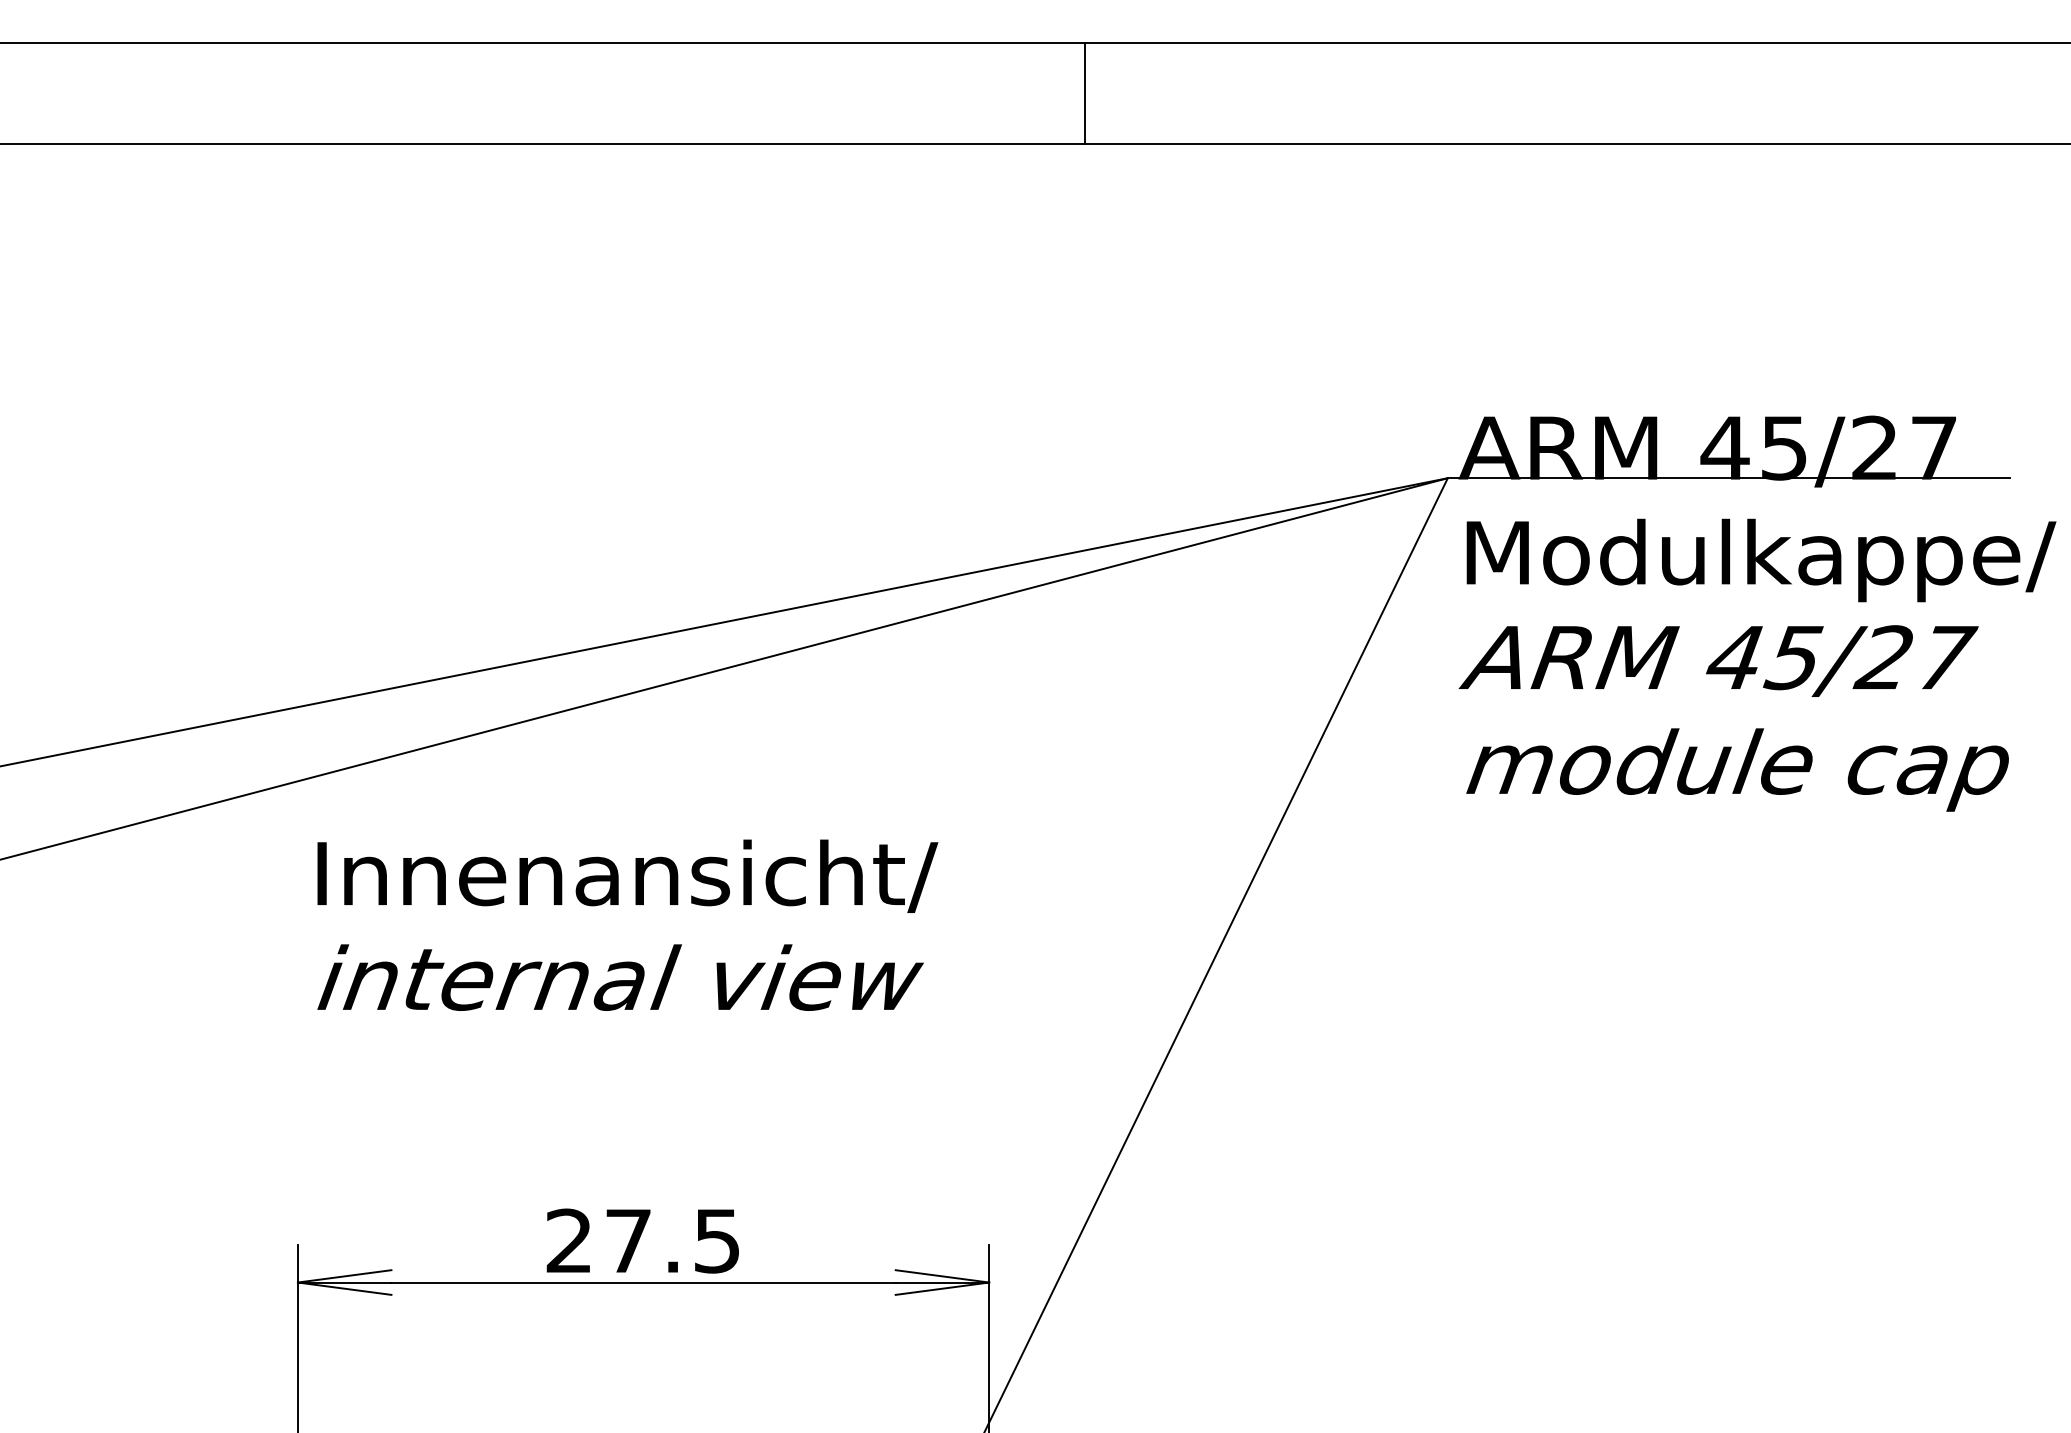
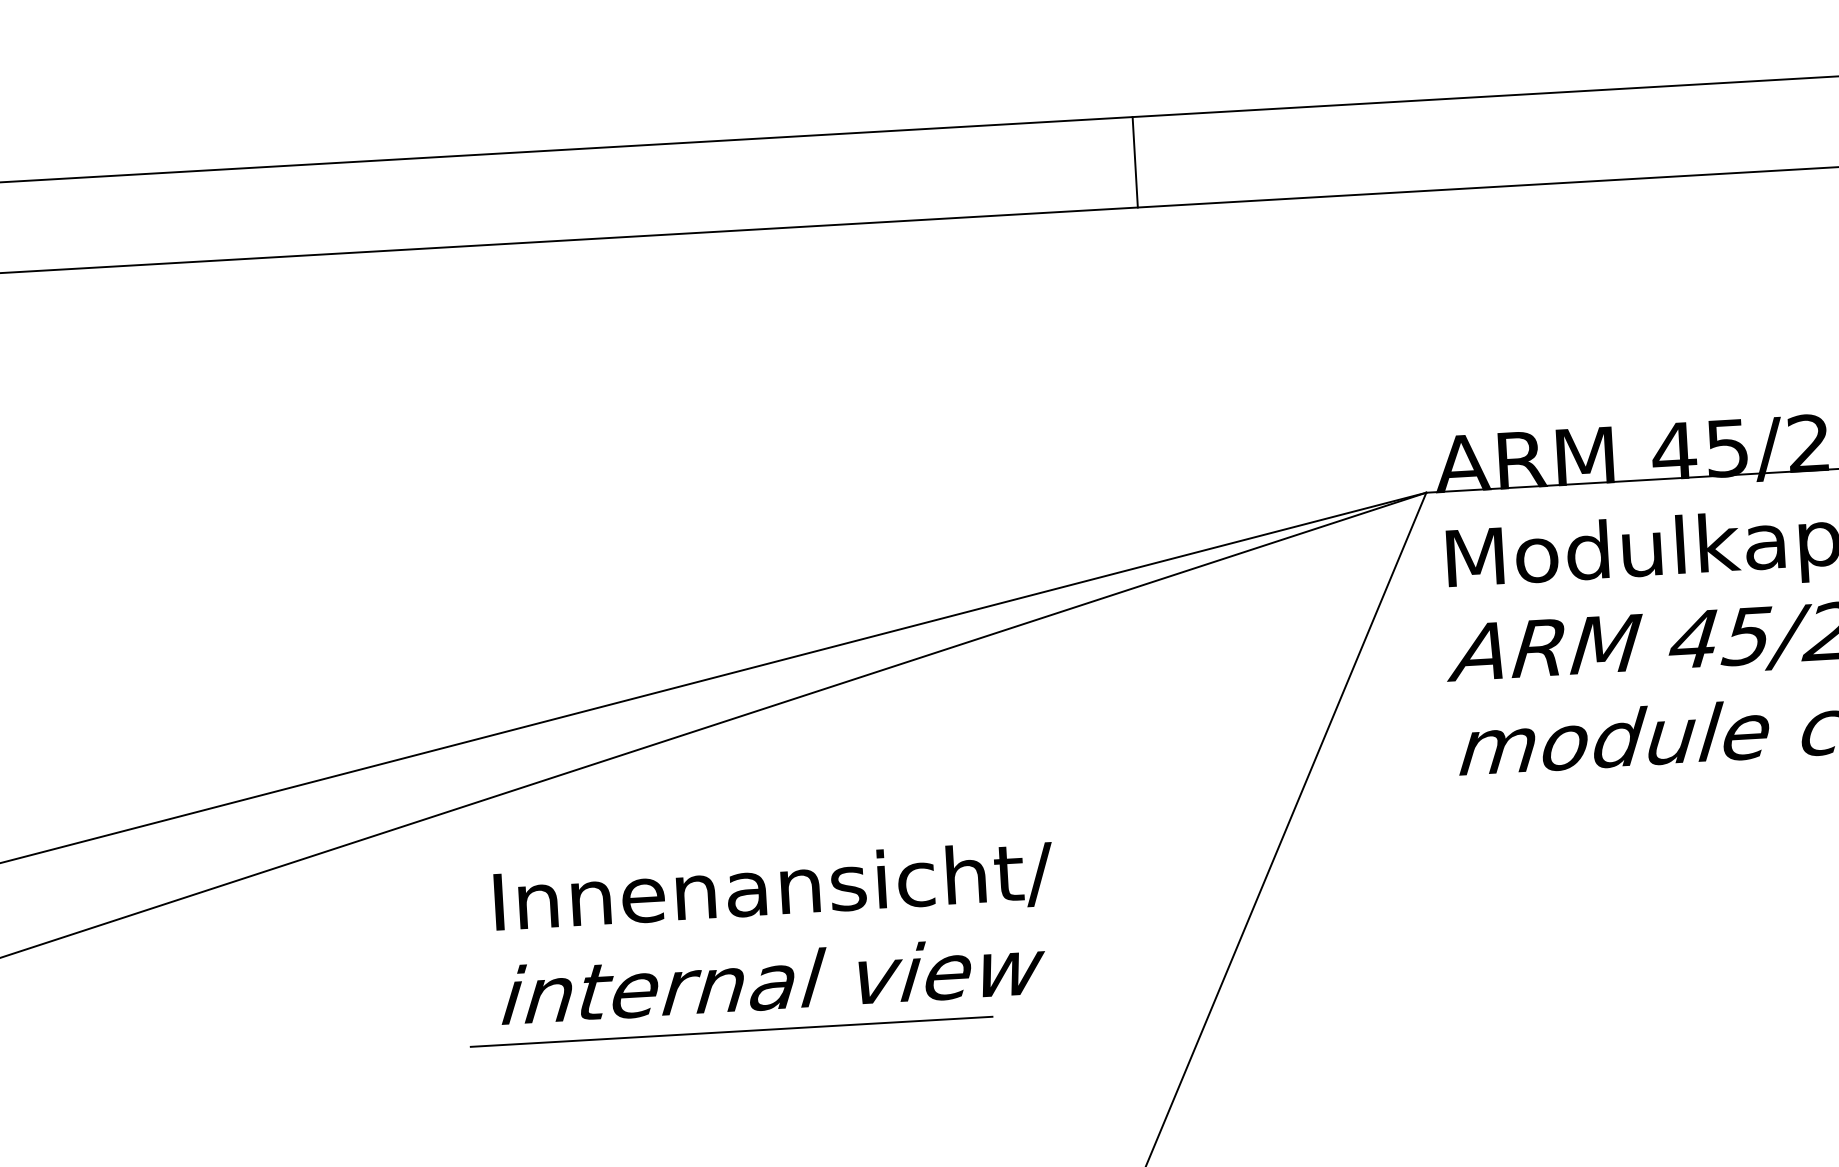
line: (1085, 93) -> (1135, 162), moved
text: (627, 924) -> (776, 932), moved
line: (643, 1031) -> (731, 1032), added

